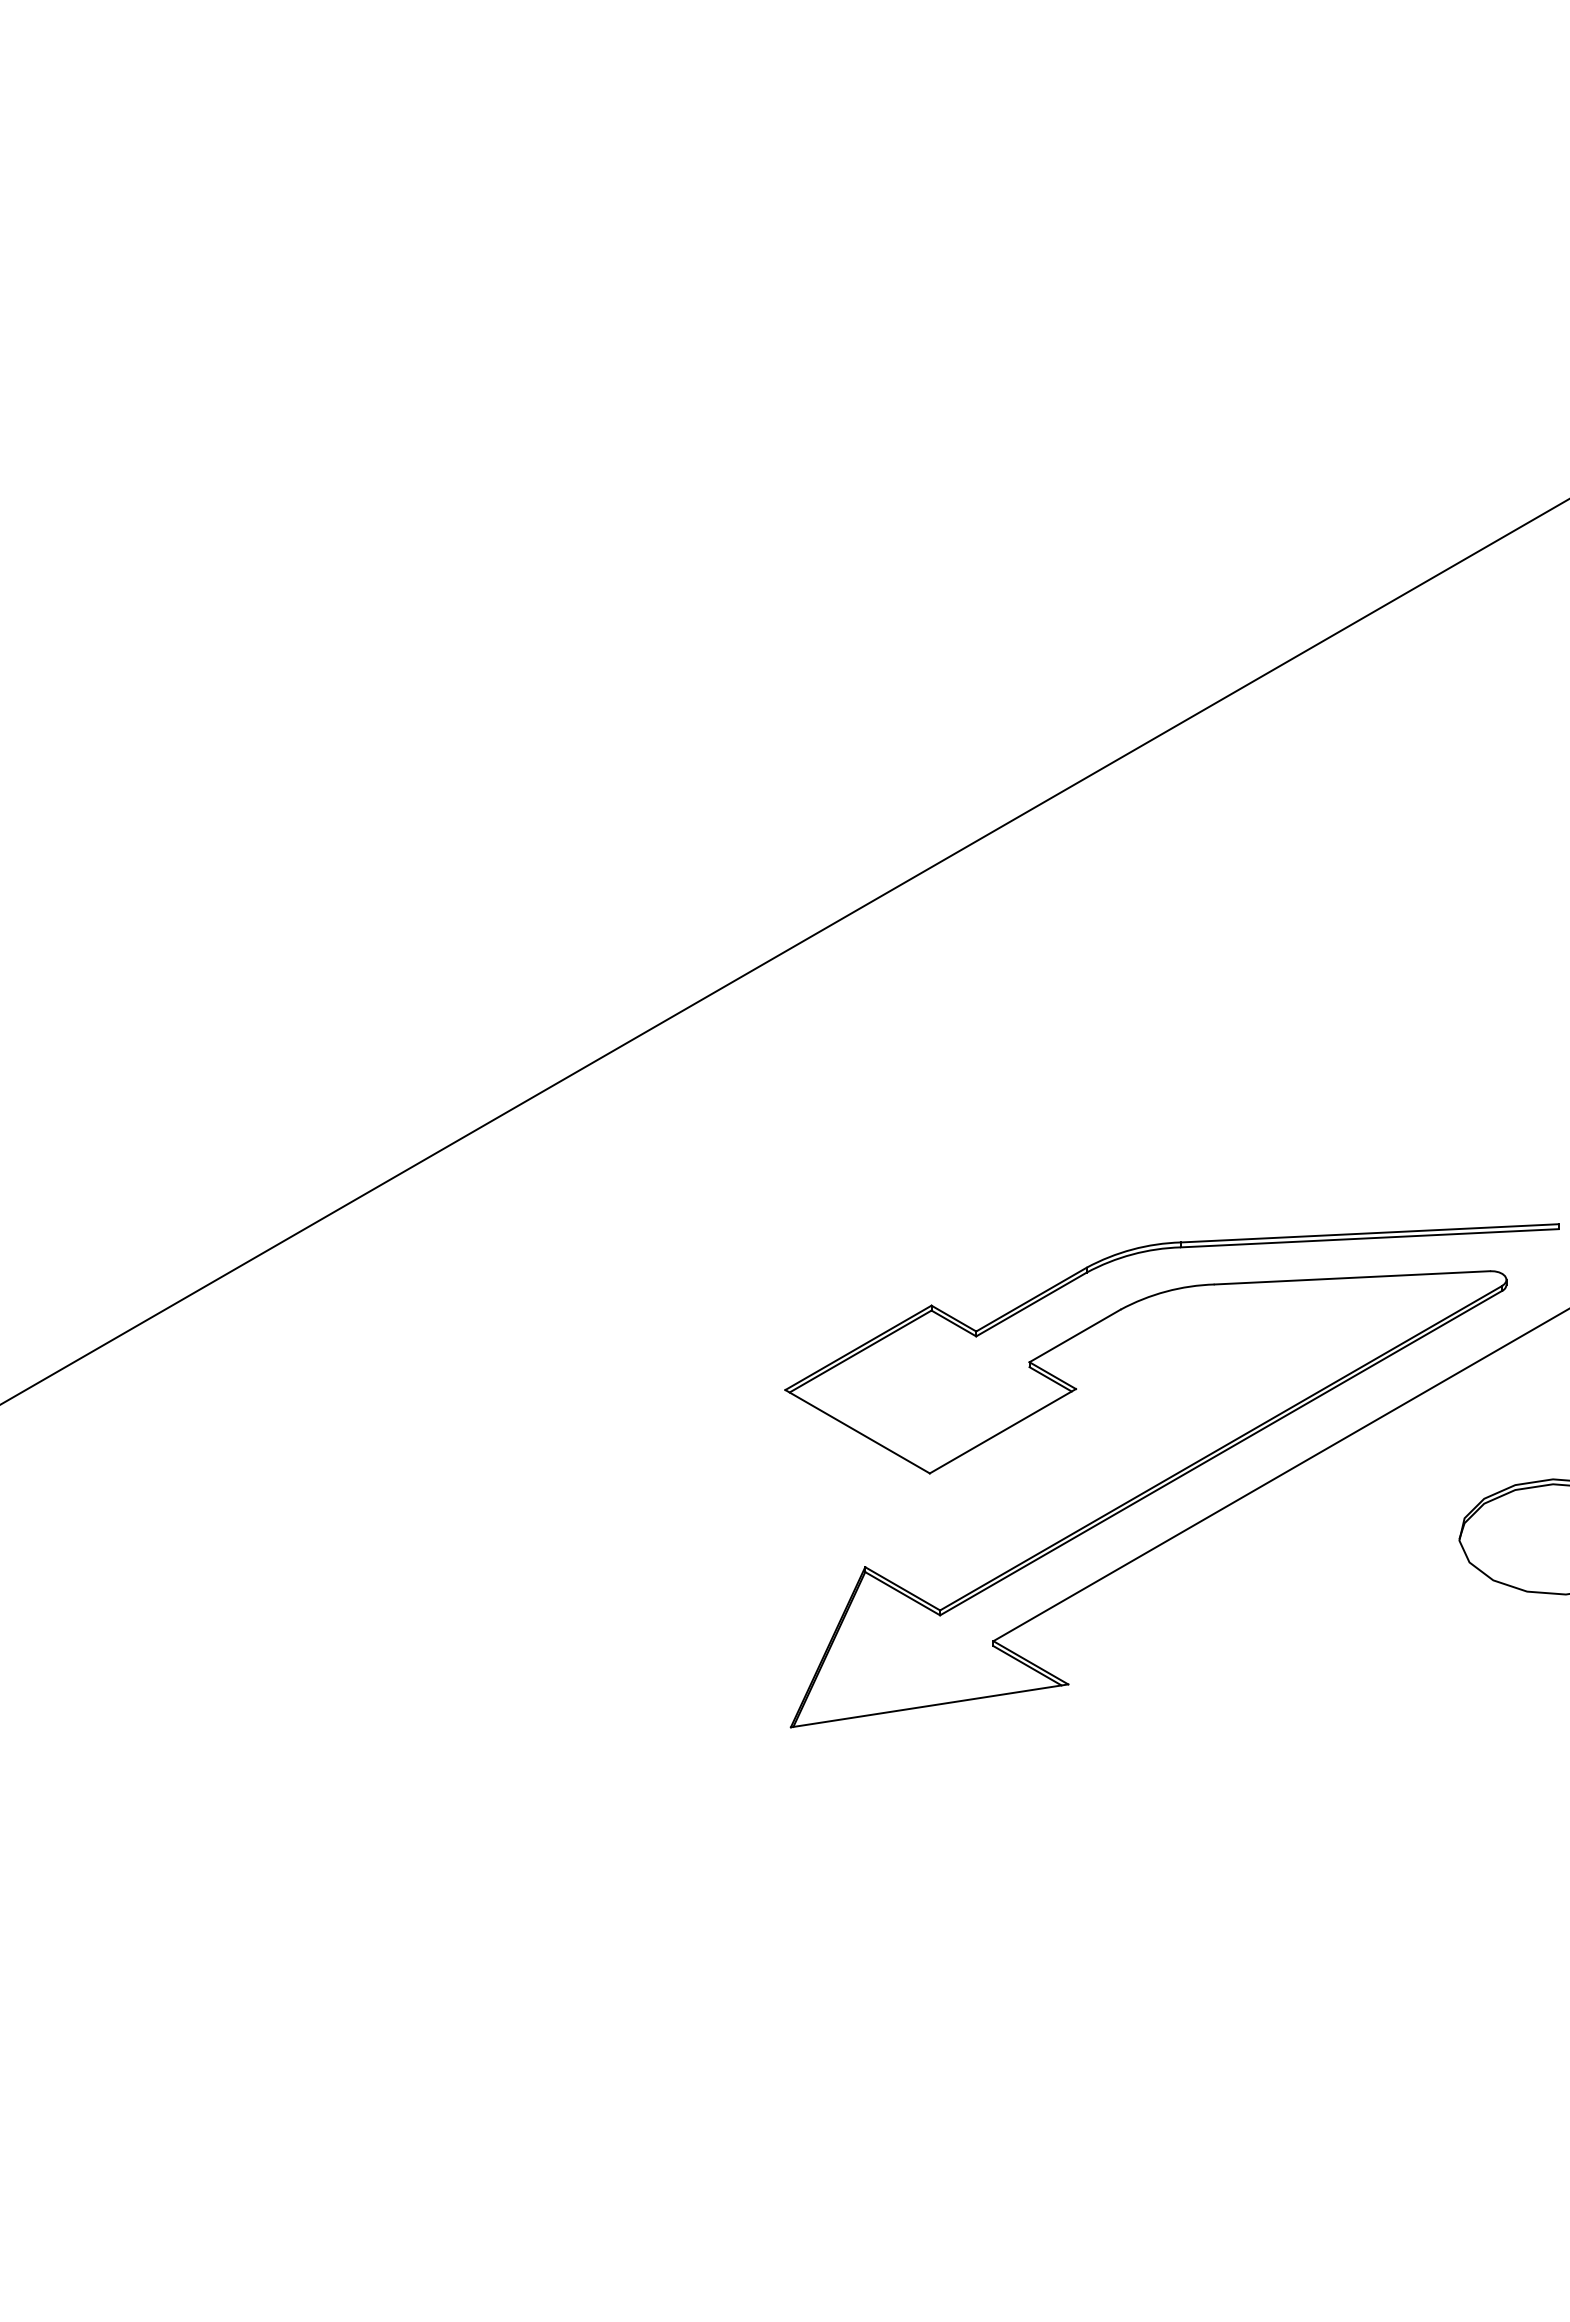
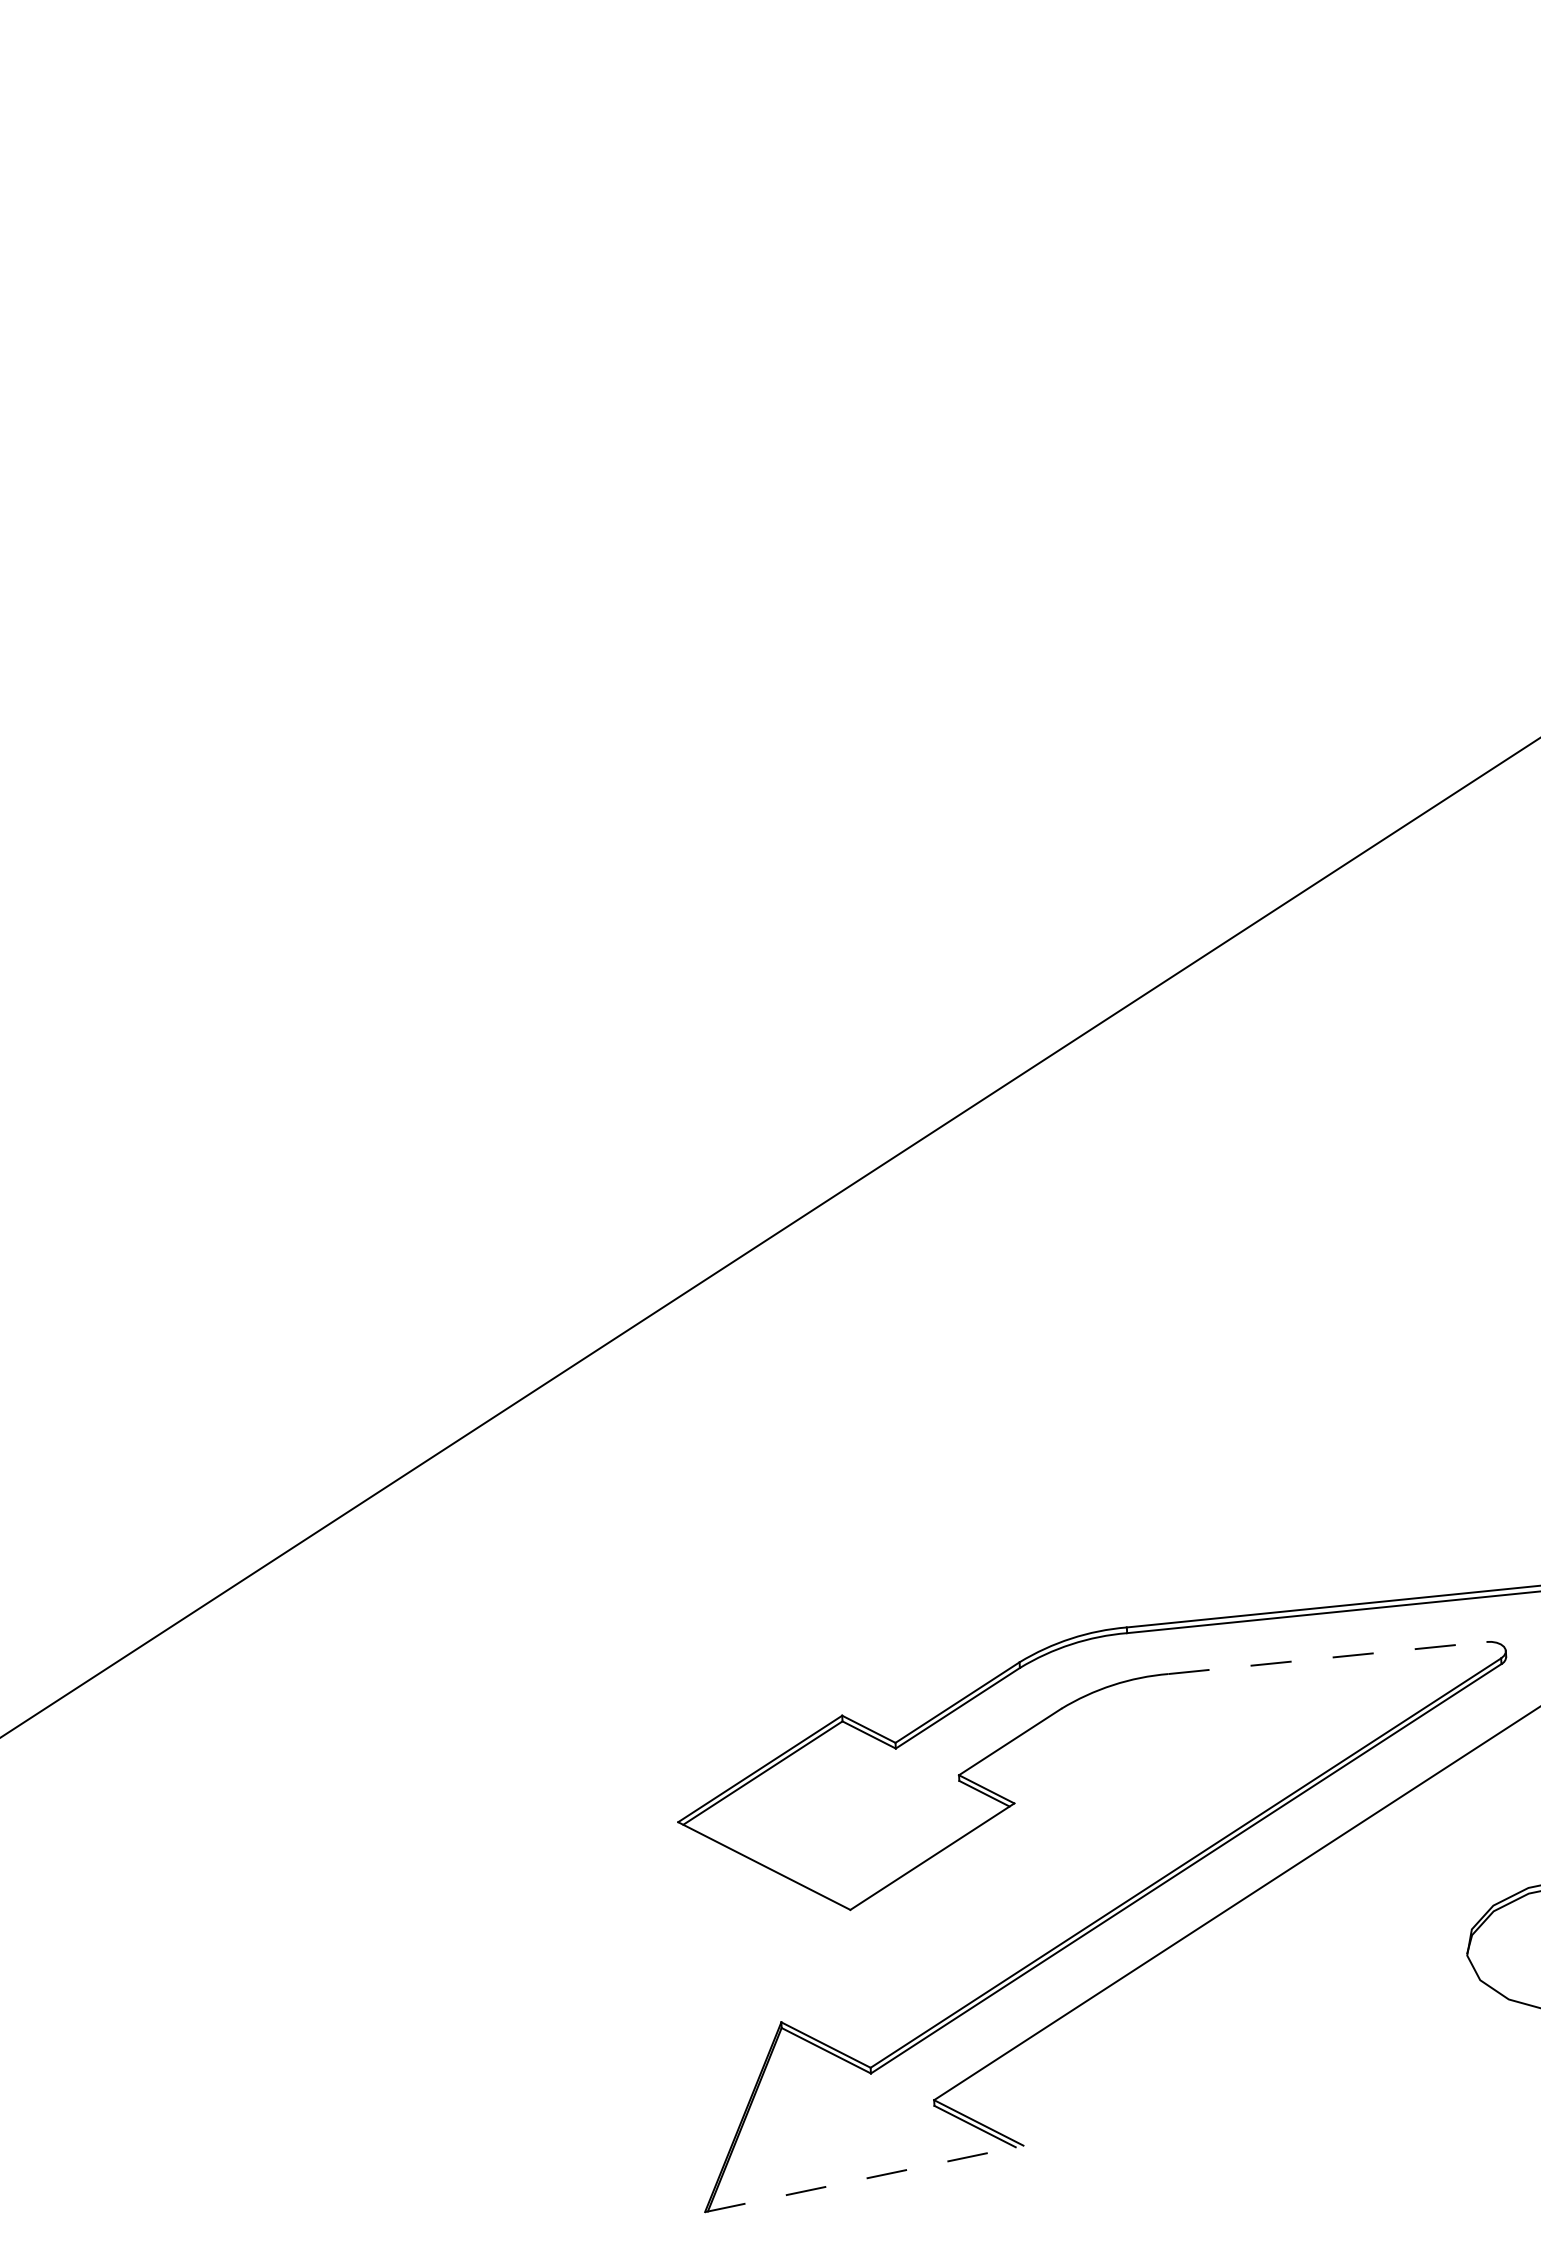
line: (1352, 1277) -> (1327, 1657), solid -> dashed
line: (930, 1705) -> (865, 2178), solid -> dashed

